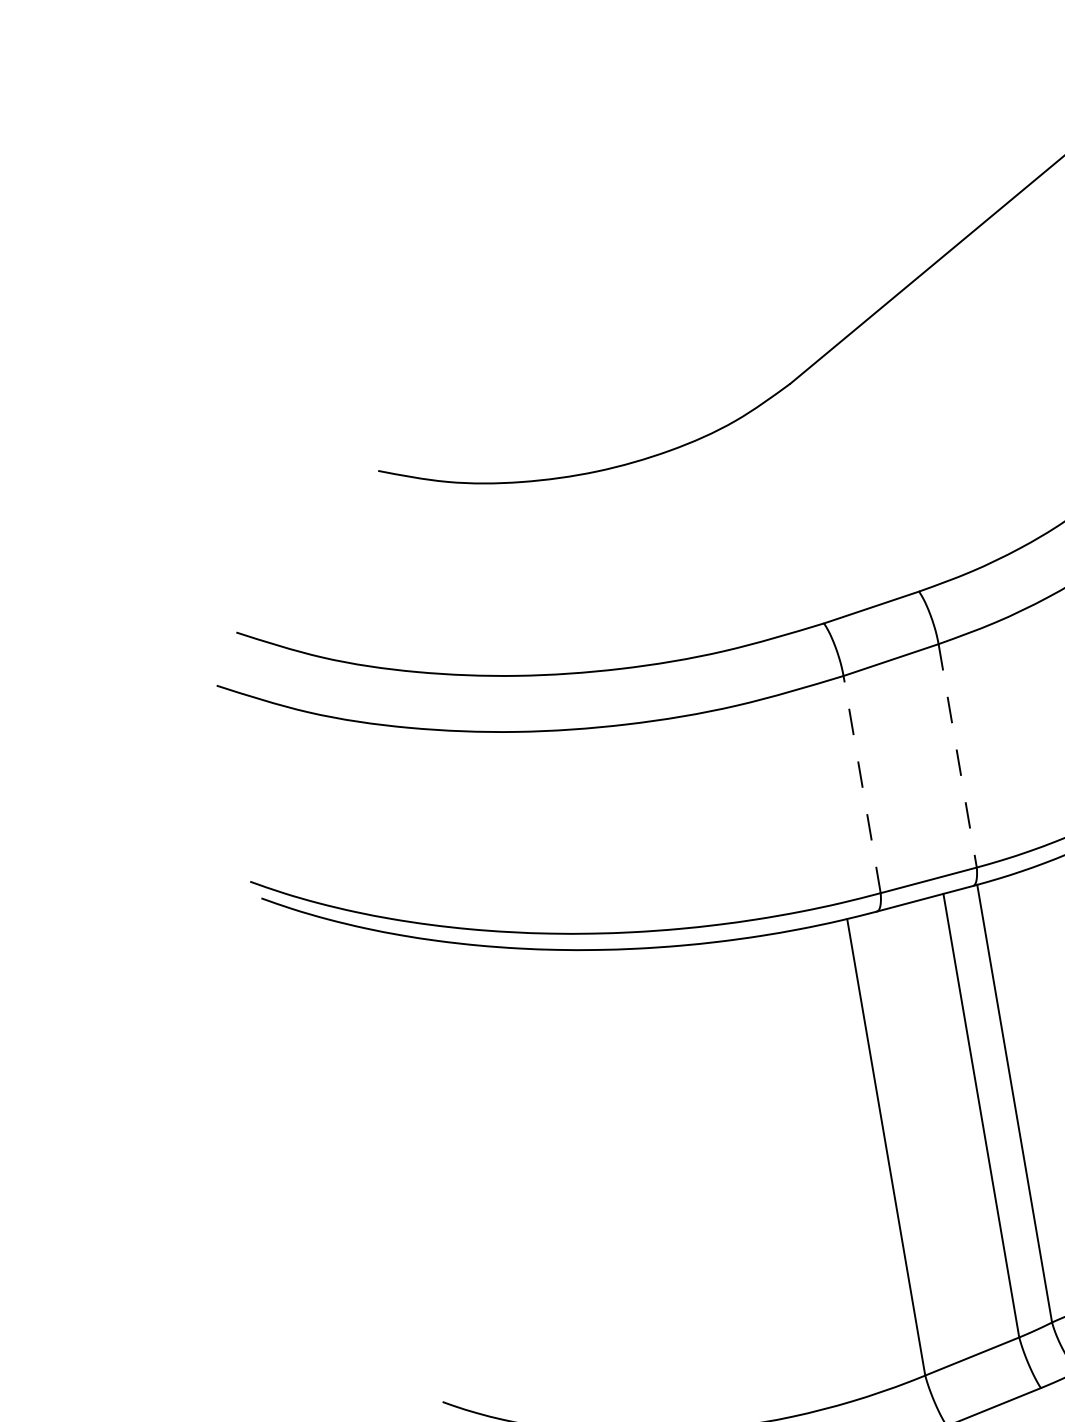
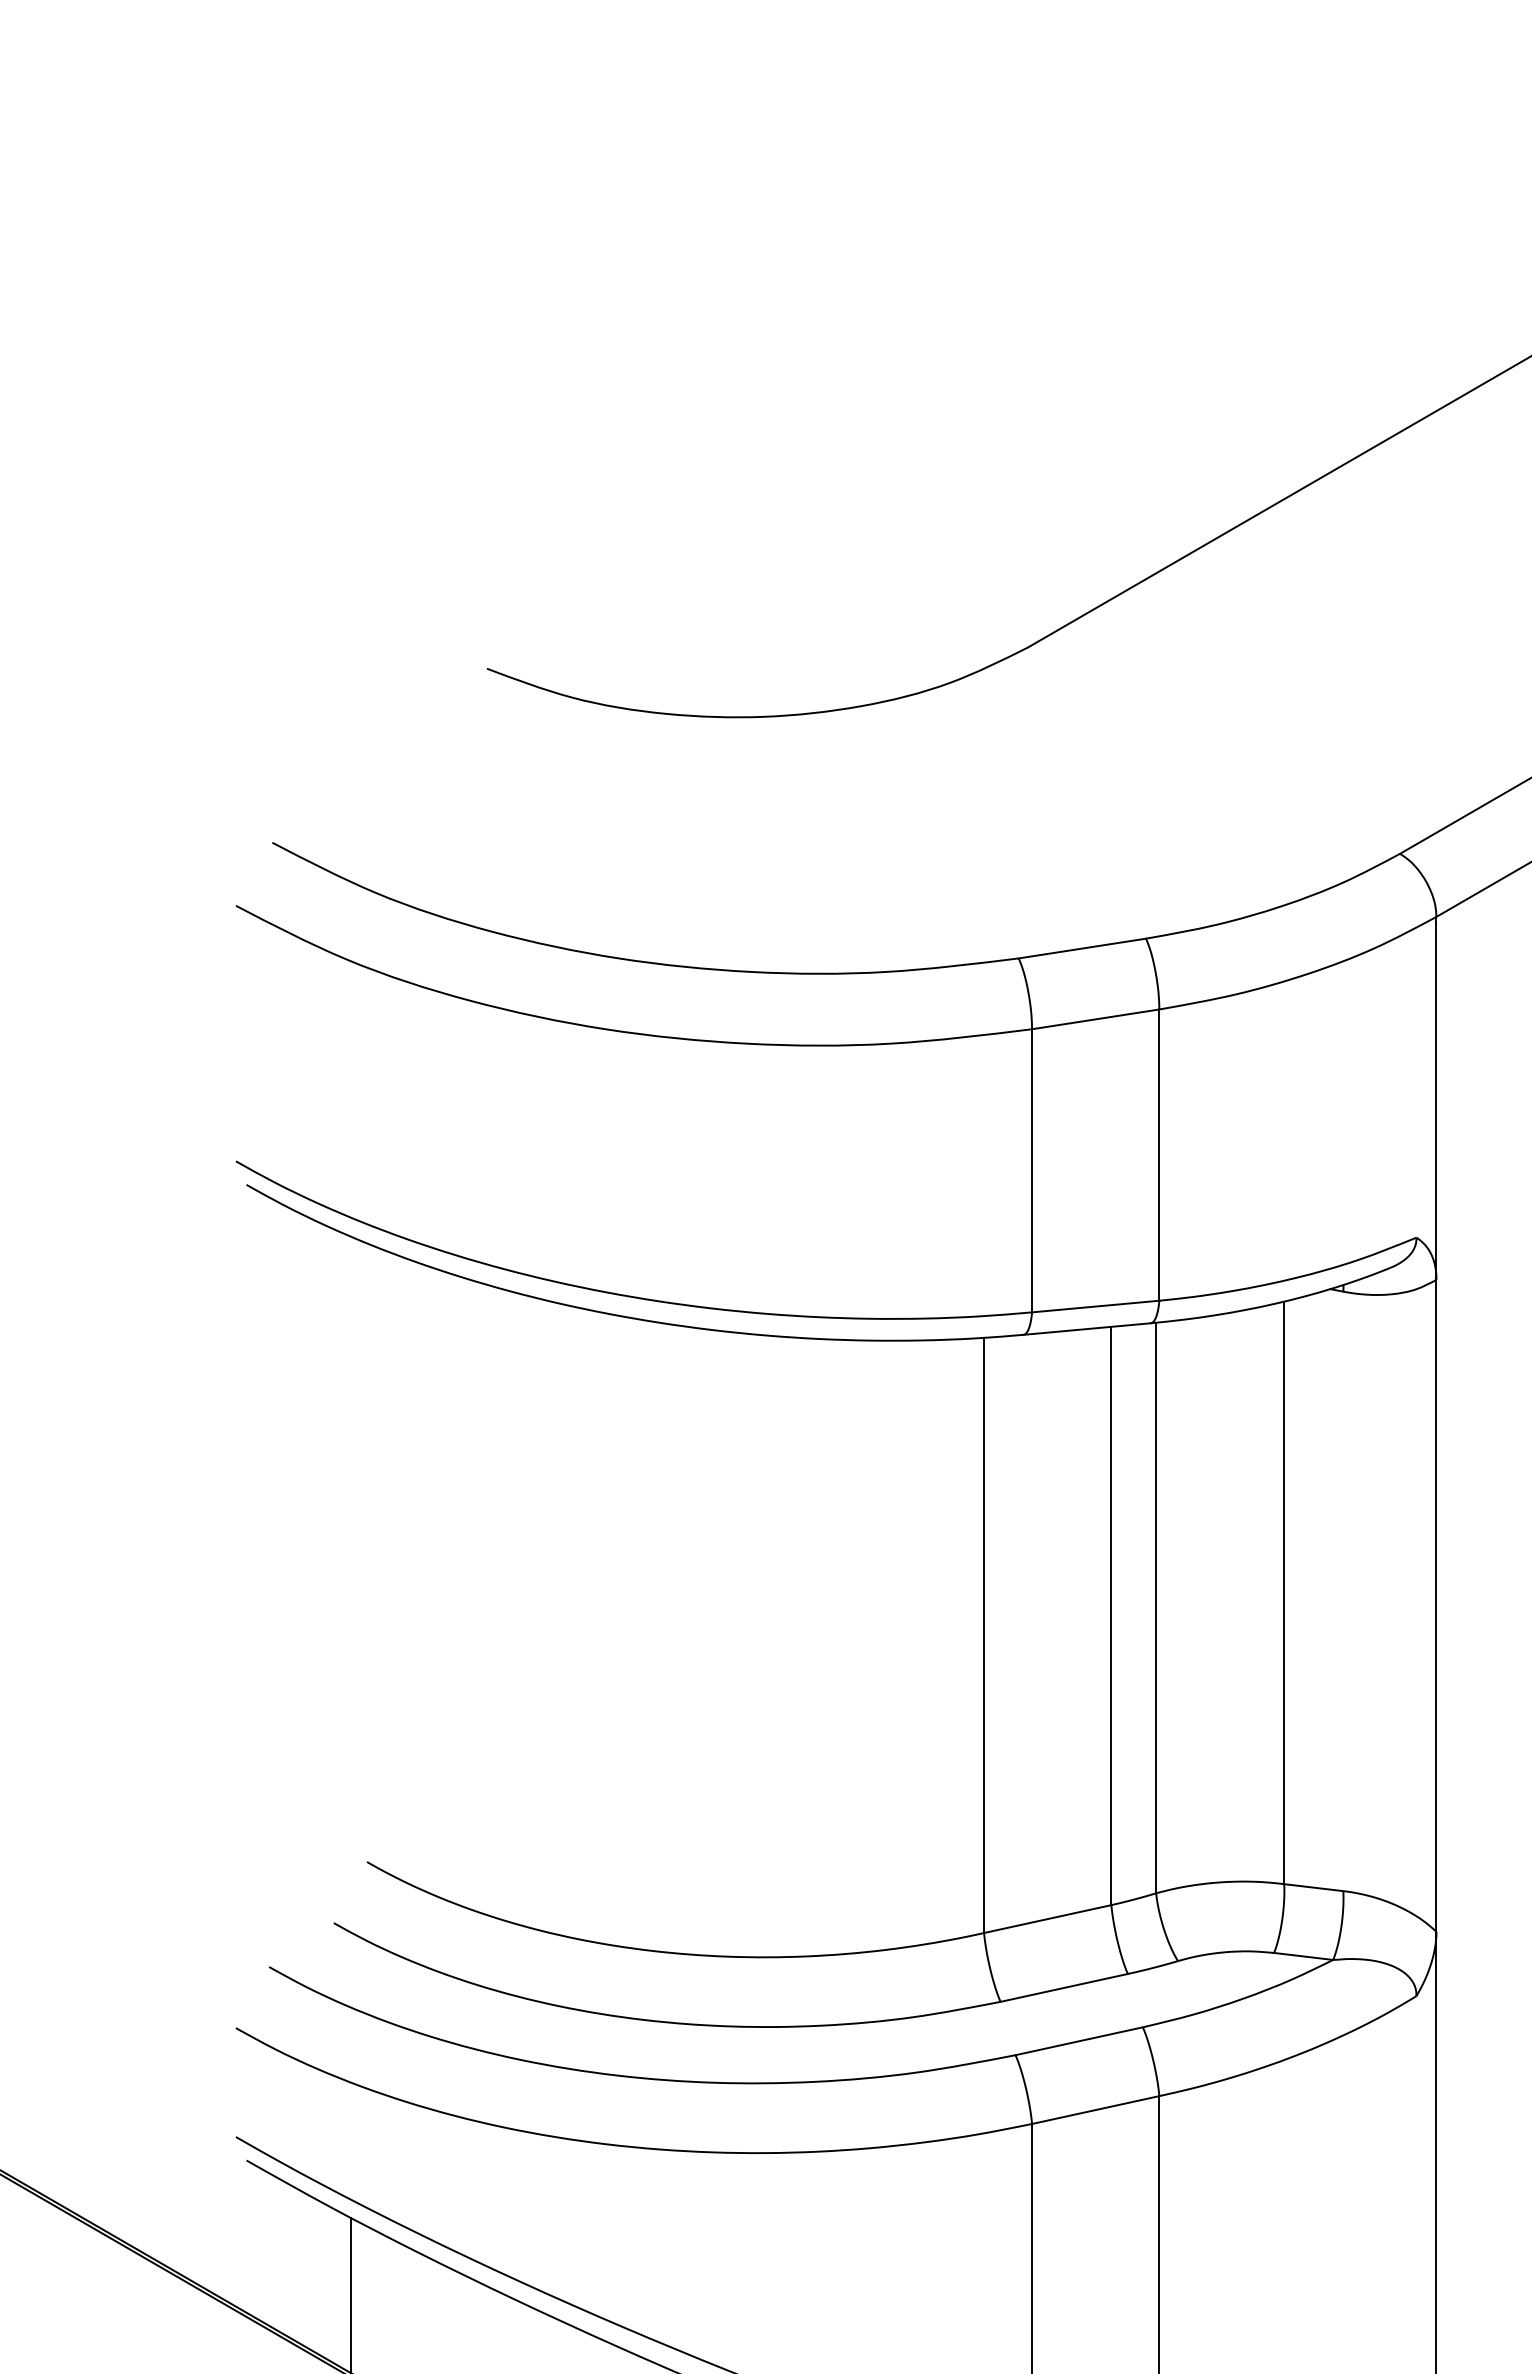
line: (957, 756) -> (1159, 1155), dashed -> solid
line: (862, 784) -> (1032, 1170), dashed -> solid

